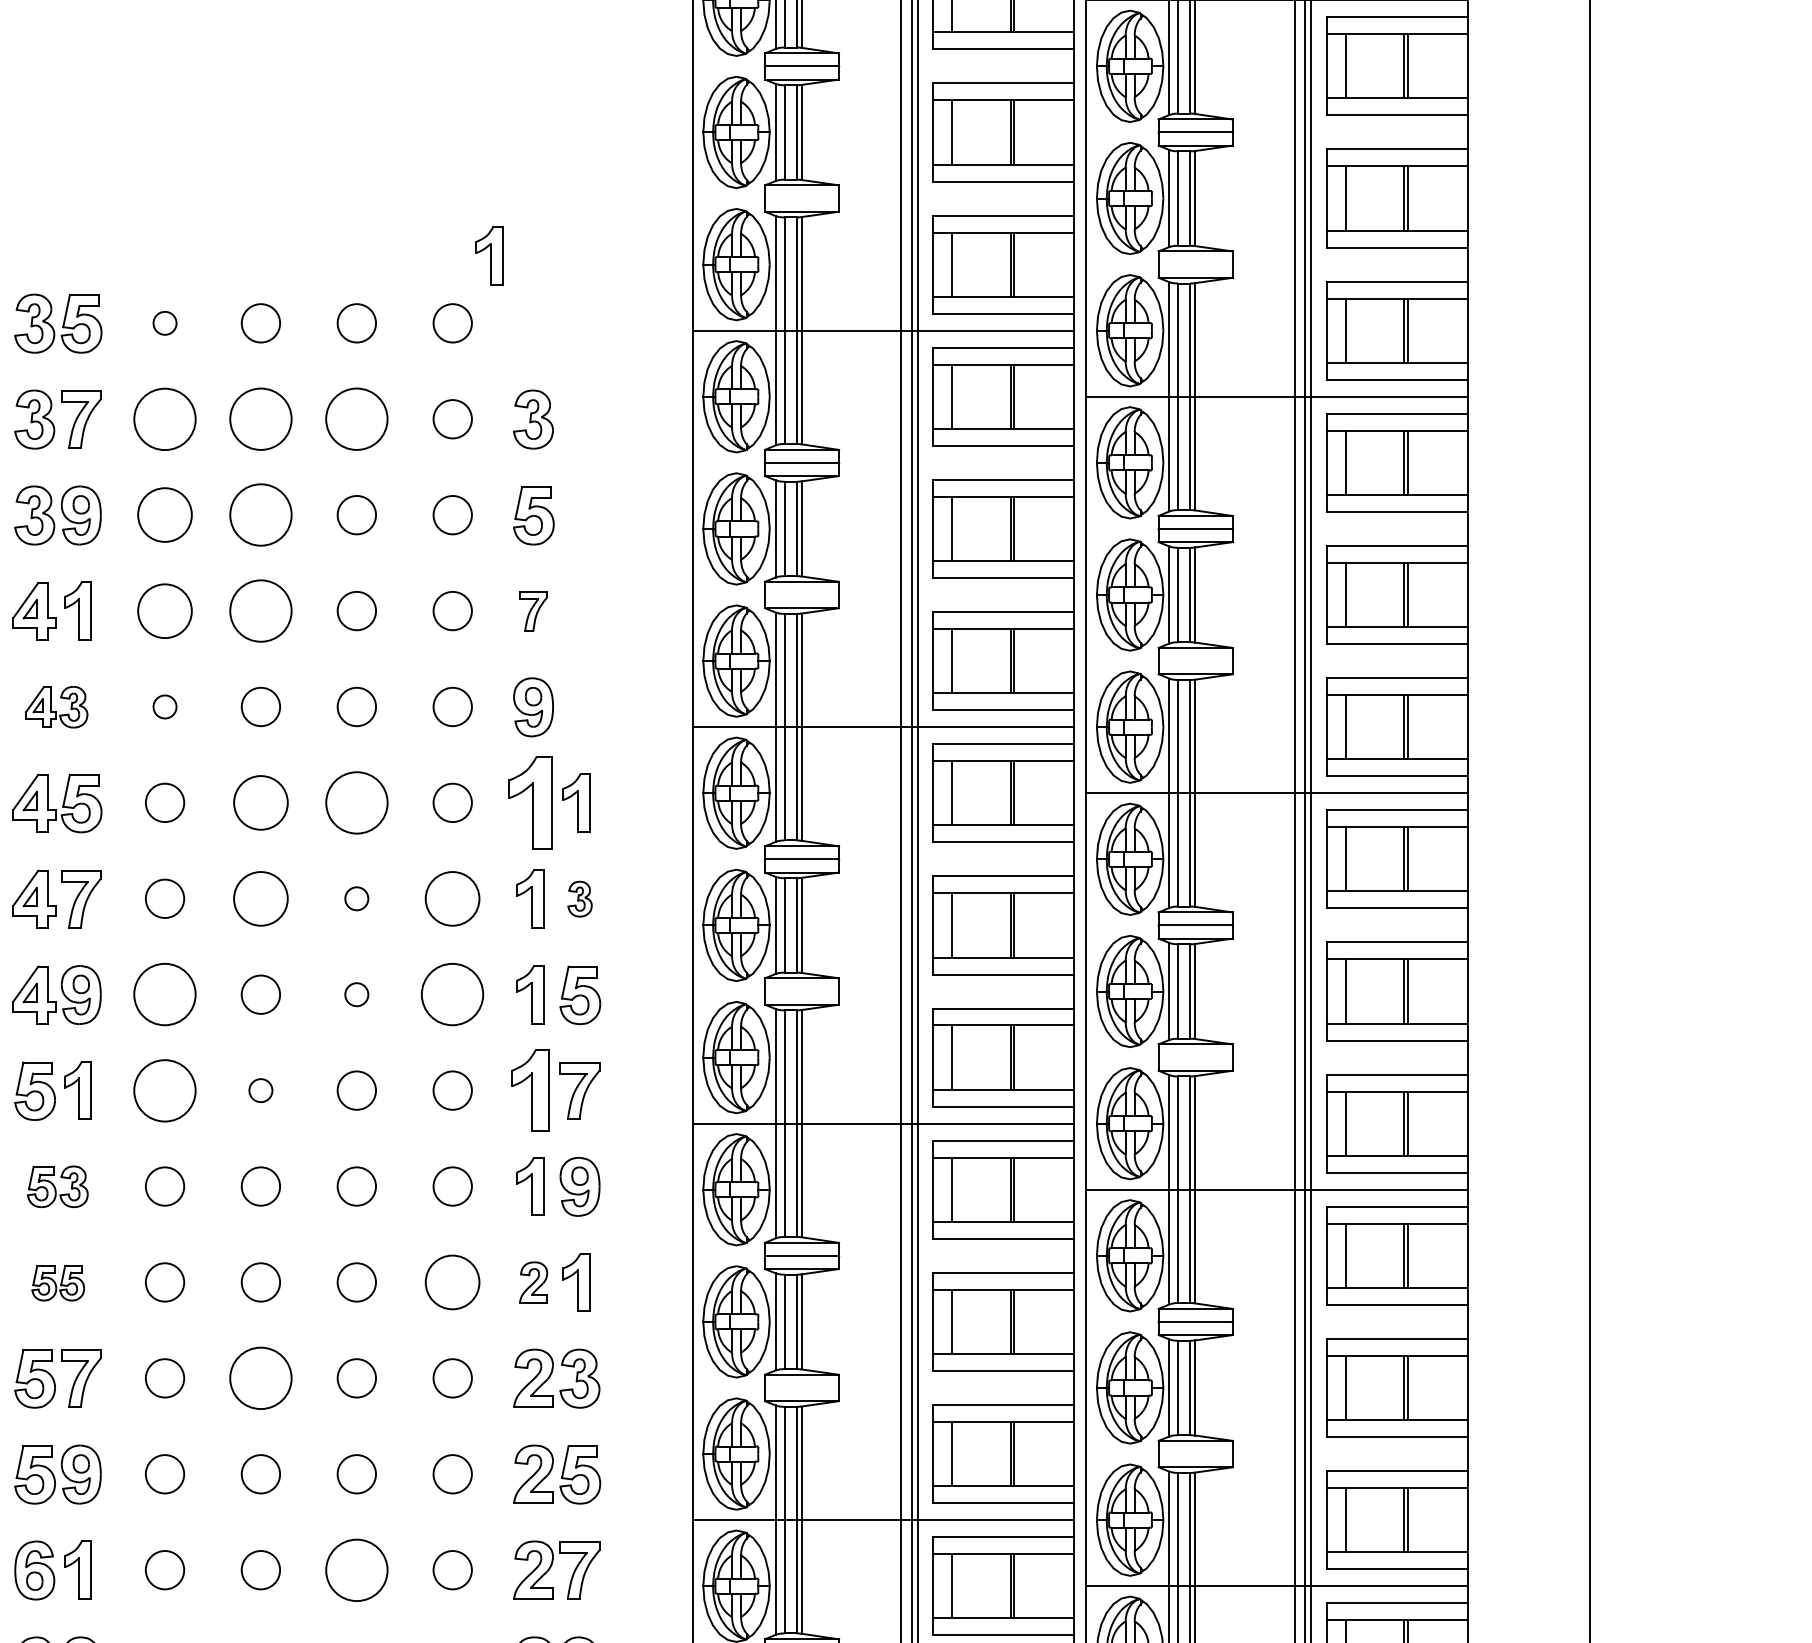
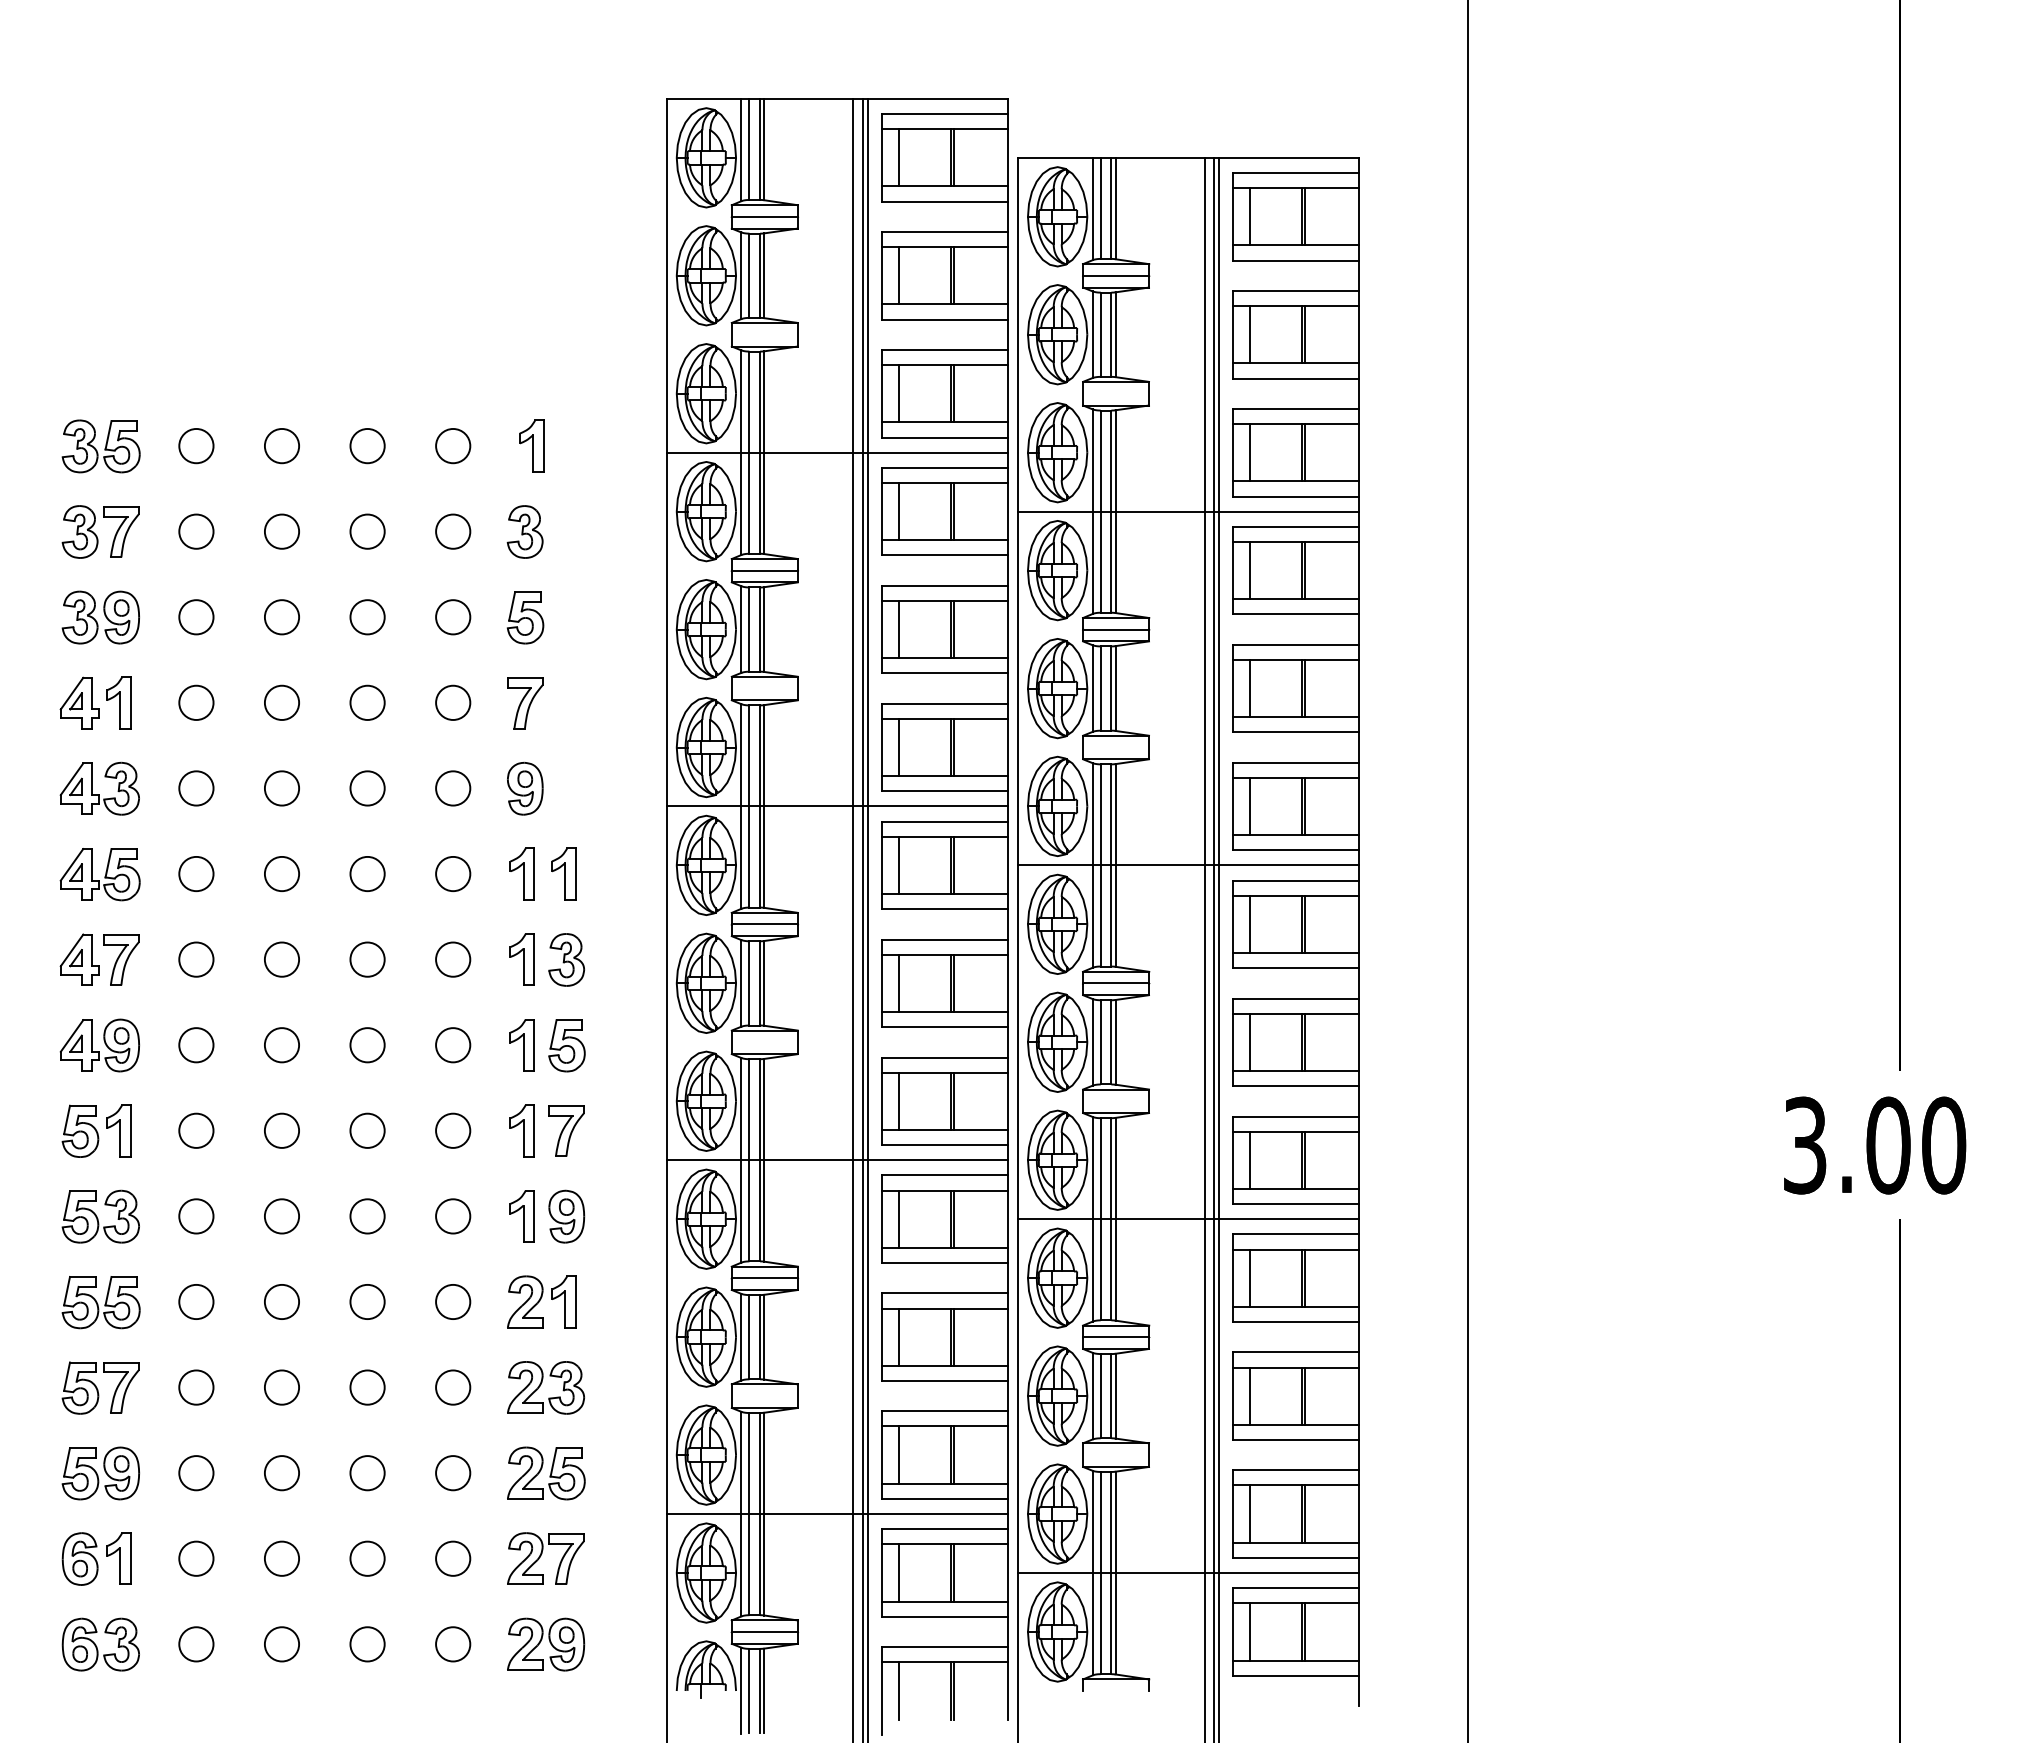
part: (488, 255) -> (531, 445), moved
circle: (165, 322) -> (196, 445), size x1.67
circle: (165, 419) -> (196, 531), size x0.62
circle: (260, 419) -> (281, 531), size x0.62
circle: (356, 419) -> (367, 531), size x0.62
circle: (165, 515) -> (196, 617), size x0.71
circle: (260, 515) -> (281, 617), size x0.62
circle: (165, 610) -> (196, 702), size x0.71
circle: (260, 610) -> (281, 702), size x0.62
part: (533, 611) -> (525, 703), size x1.43
part: (56, 707) -> (99, 788), size x1.43
circle: (165, 707) -> (196, 788), size x1.67
circle: (260, 802) -> (281, 873), size x0.71
circle: (356, 802) -> (367, 873), size x0.62
part: (529, 802) -> (521, 873), size x0.62
circle: (260, 898) -> (281, 959), size x0.71
circle: (356, 898) -> (367, 959), size x1.67
circle: (453, 898) -> (453, 959), size x0.71
part: (579, 898) -> (566, 959), size x1.67
circle: (165, 995) -> (196, 1045), size x0.62
circle: (356, 995) -> (367, 1045), size x1.67
circle: (453, 995) -> (453, 1045), size x0.62
circle: (165, 1090) -> (196, 1130), size x0.62
circle: (260, 1090) -> (281, 1130), size x1.67
part: (529, 1090) -> (521, 1130), size x0.71
part: (57, 1186) -> (100, 1216), size x1.43
circle: (453, 1281) -> (453, 1301), size x0.71
part: (533, 1281) -> (525, 1301), size x1.43
part: (57, 1283) -> (100, 1302), size x1.67
circle: (260, 1378) -> (281, 1387), size x0.62
circle: (356, 1569) -> (367, 1558), size x0.62

